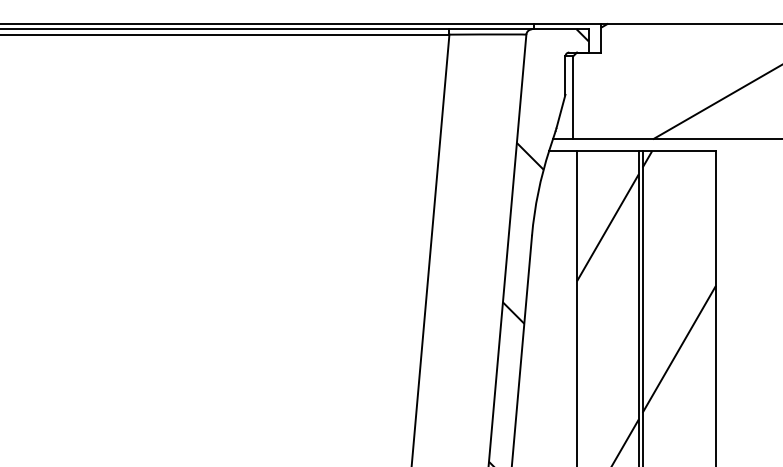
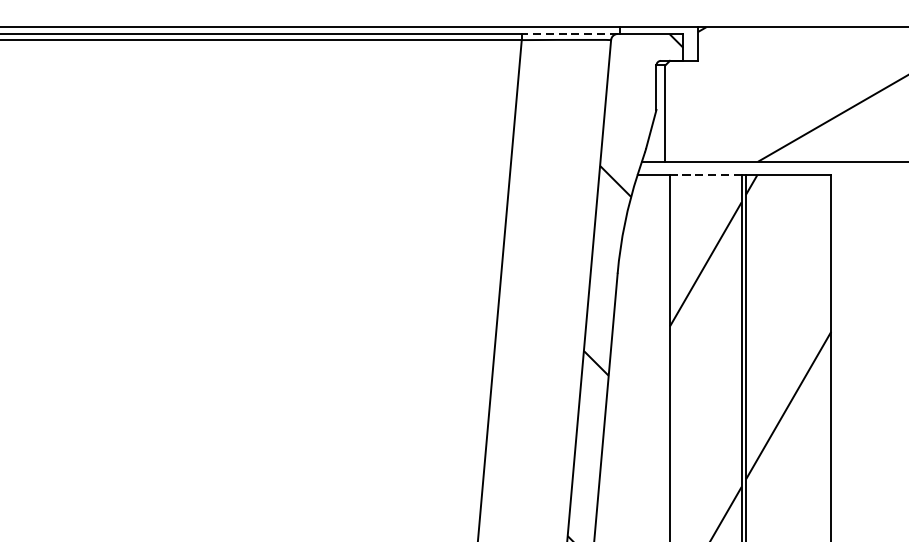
line: (490, 29) -> (569, 34), solid -> dashed
line: (607, 150) -> (705, 174), solid -> dashed

